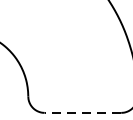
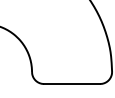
line: (82, 113) -> (71, 84), dashed -> solid

